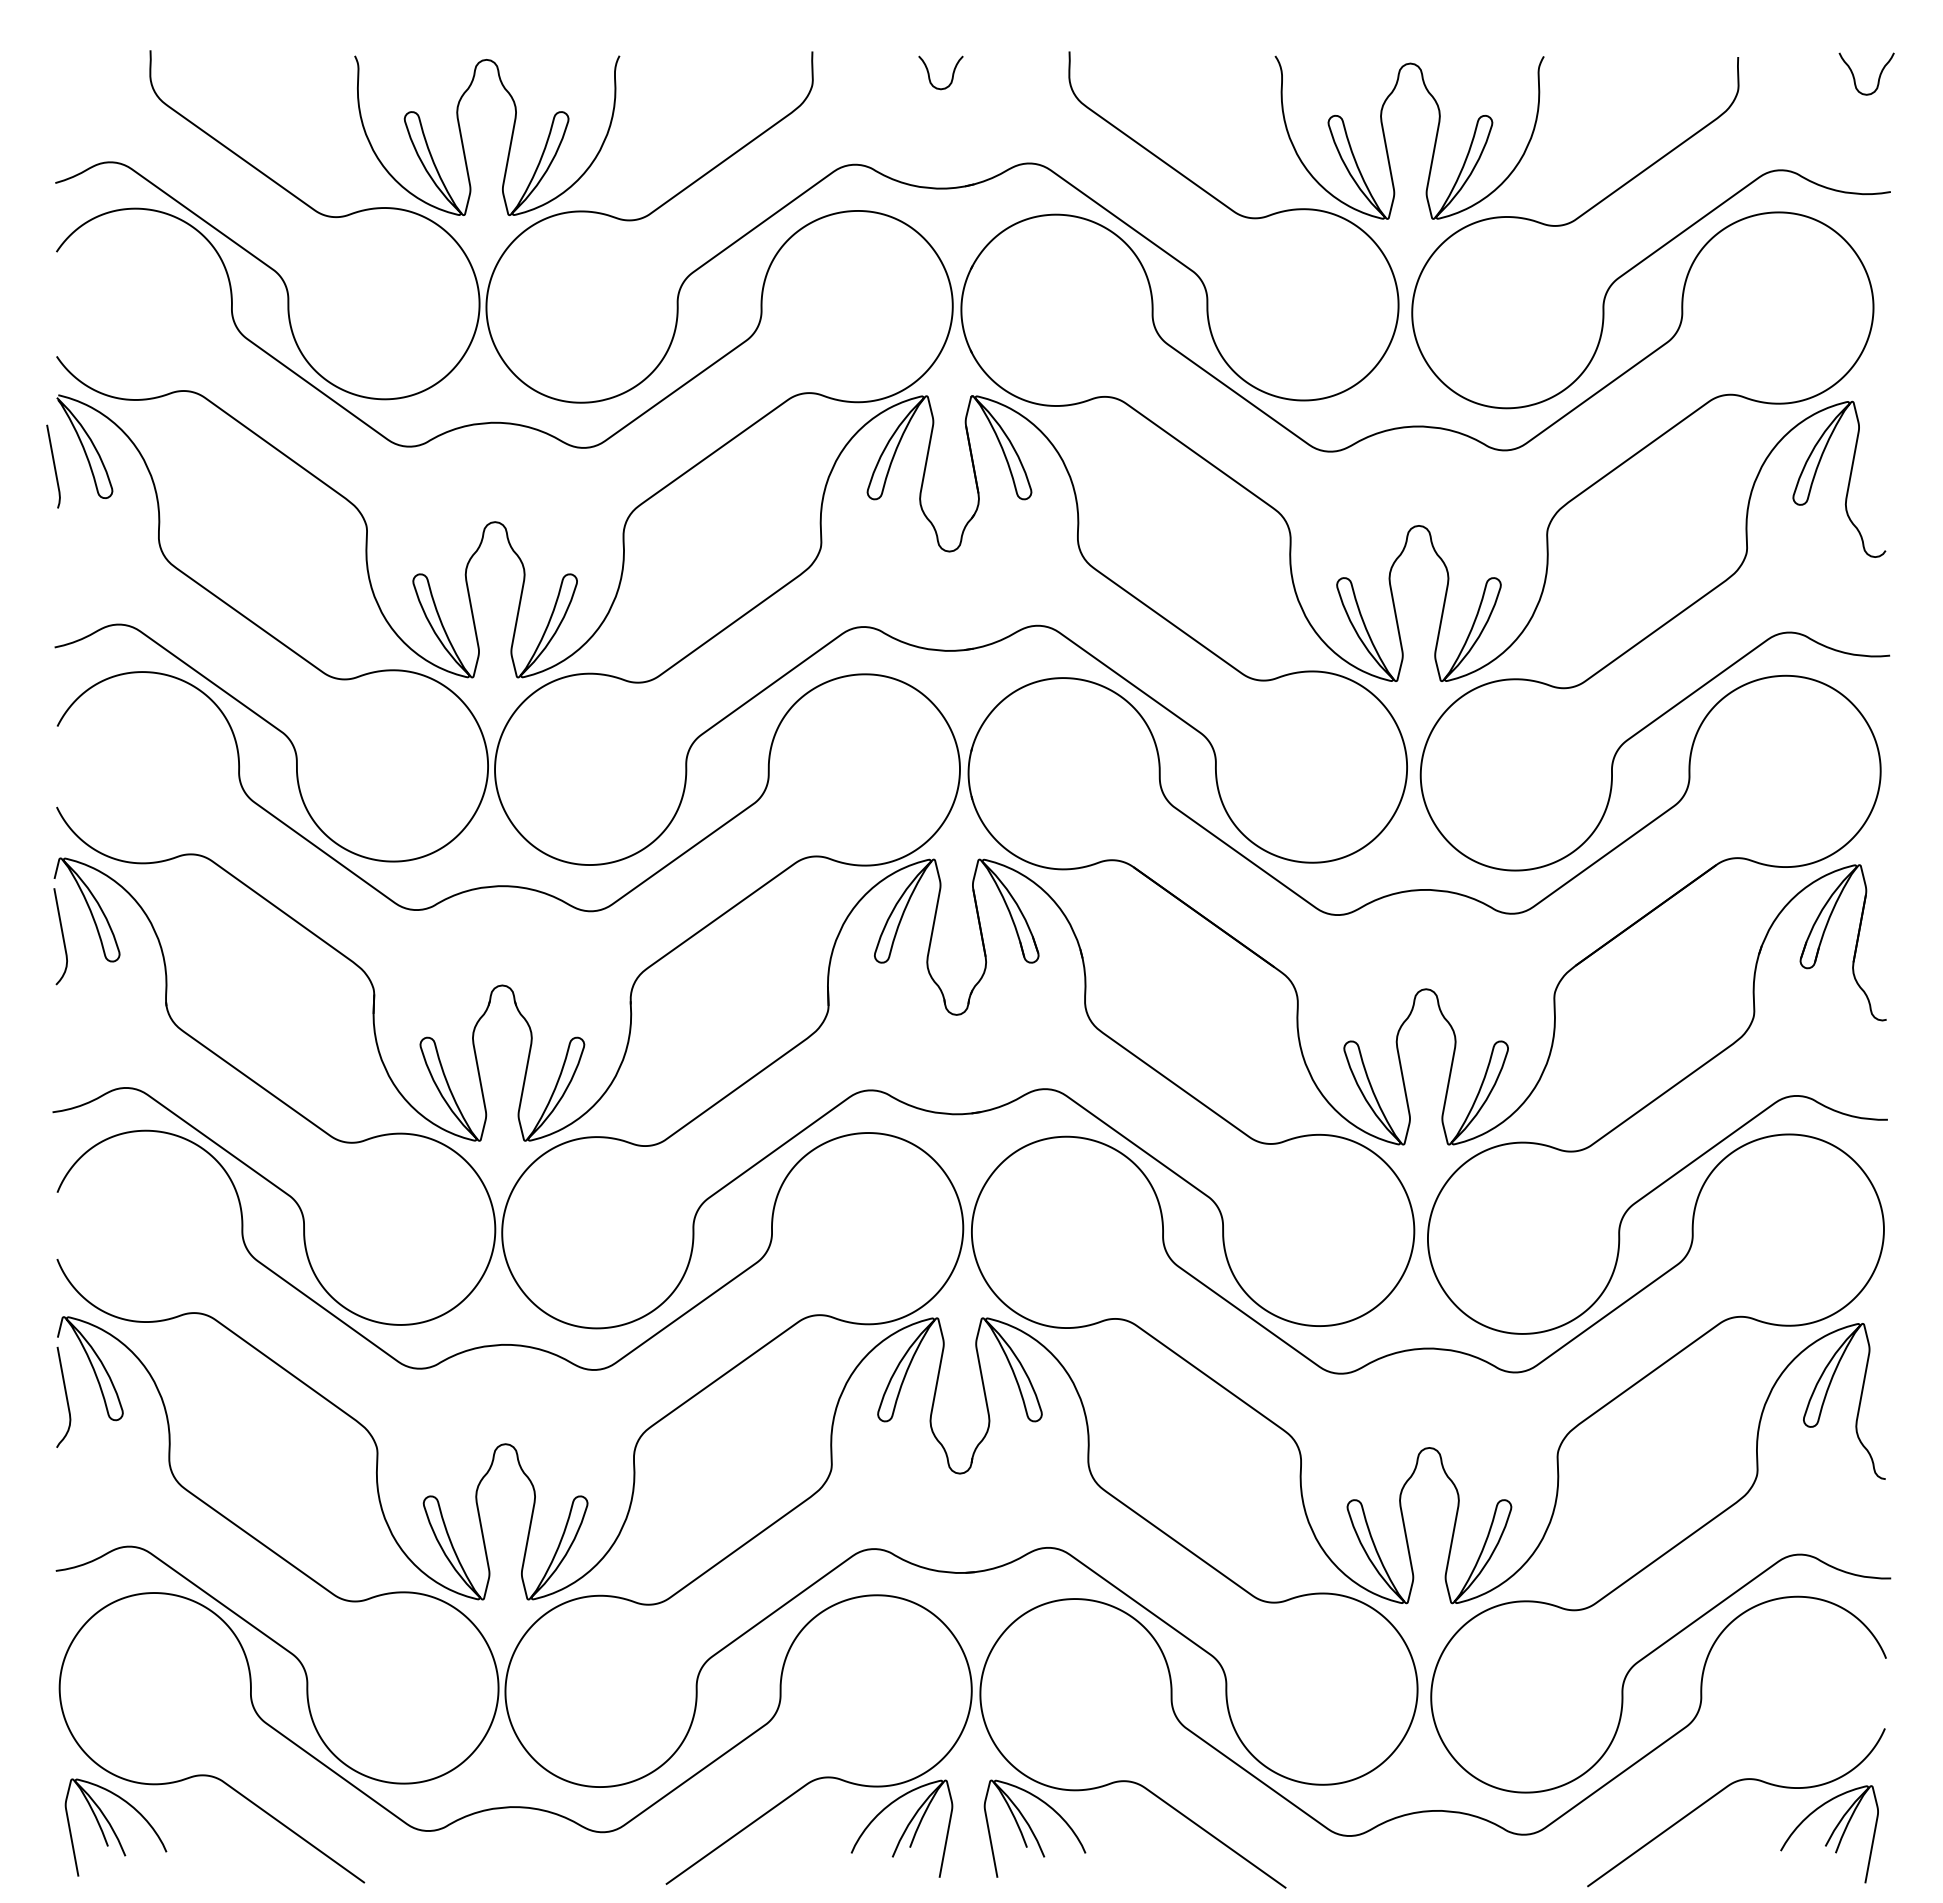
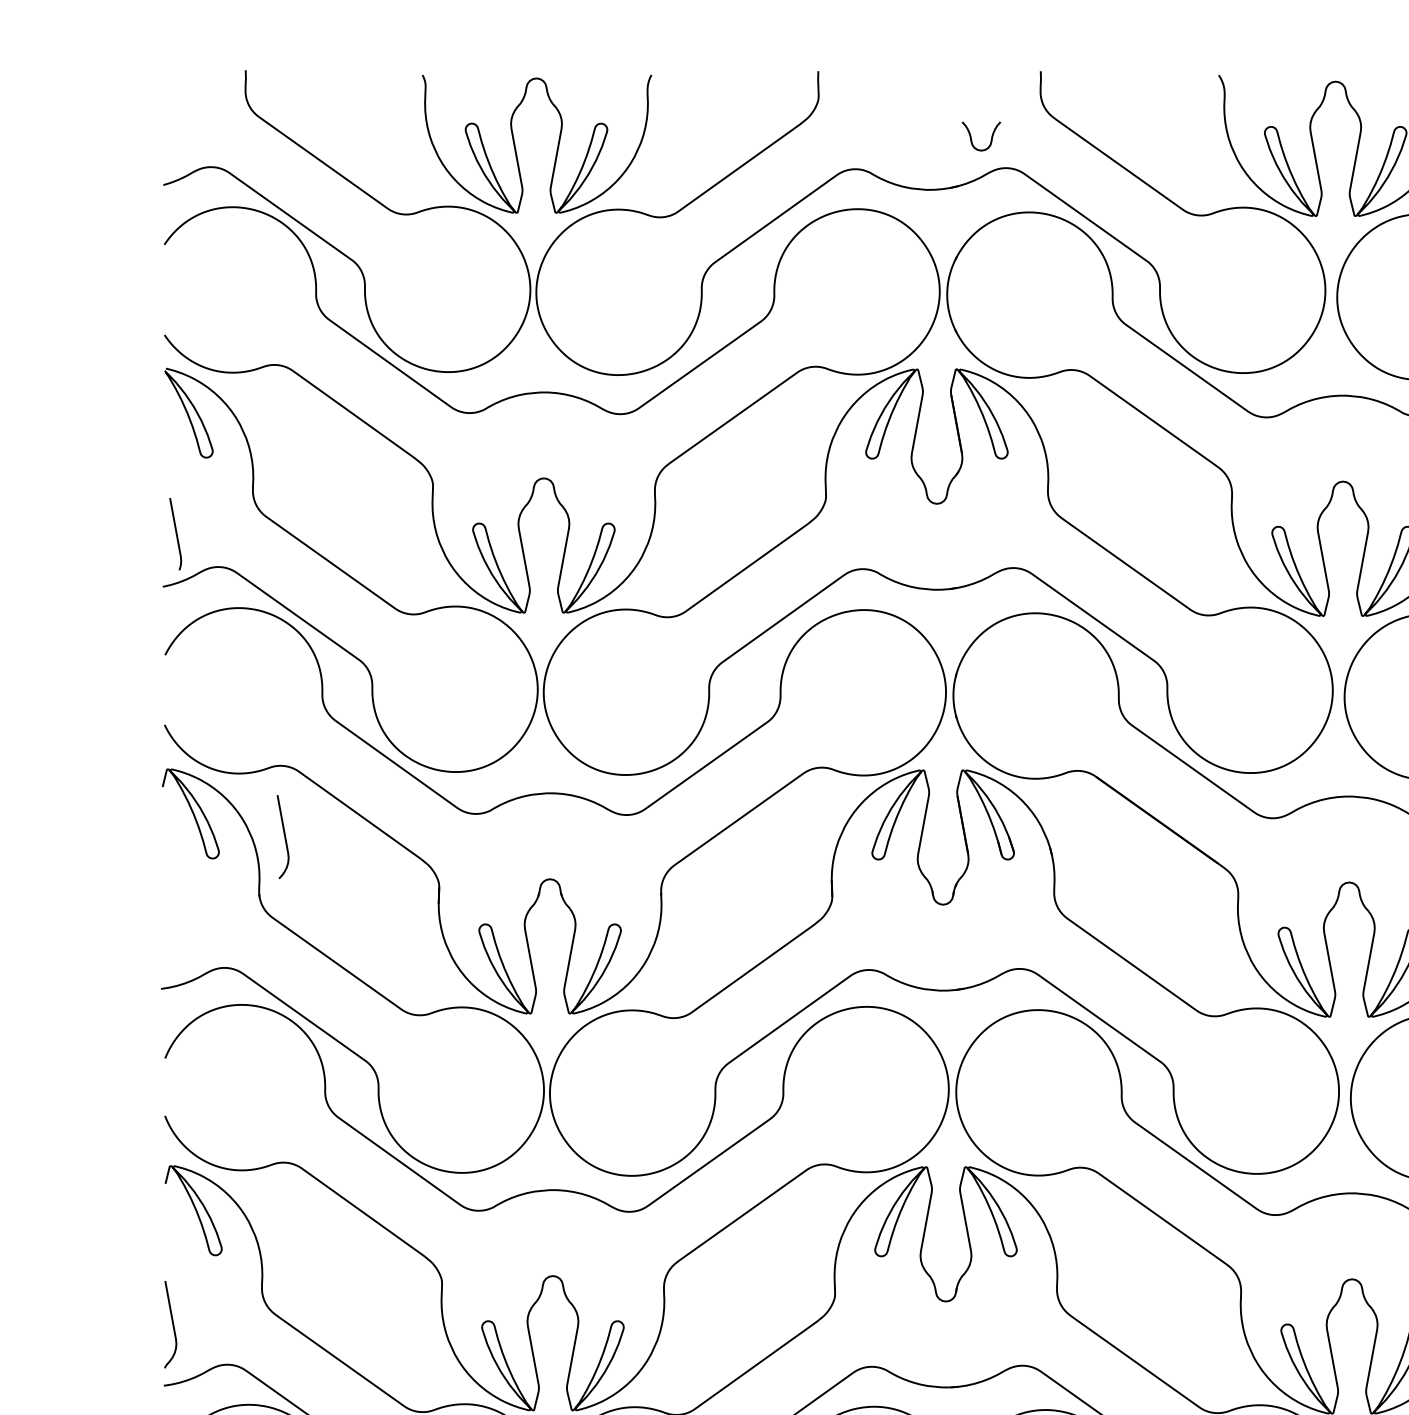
curve: (929, 72) -> (971, 136), moved
line: (53, 466) -> (175, 534), moved
curve: (62, 936) -> (284, 836), moved
curve: (65, 1396) -> (172, 1323), moved

